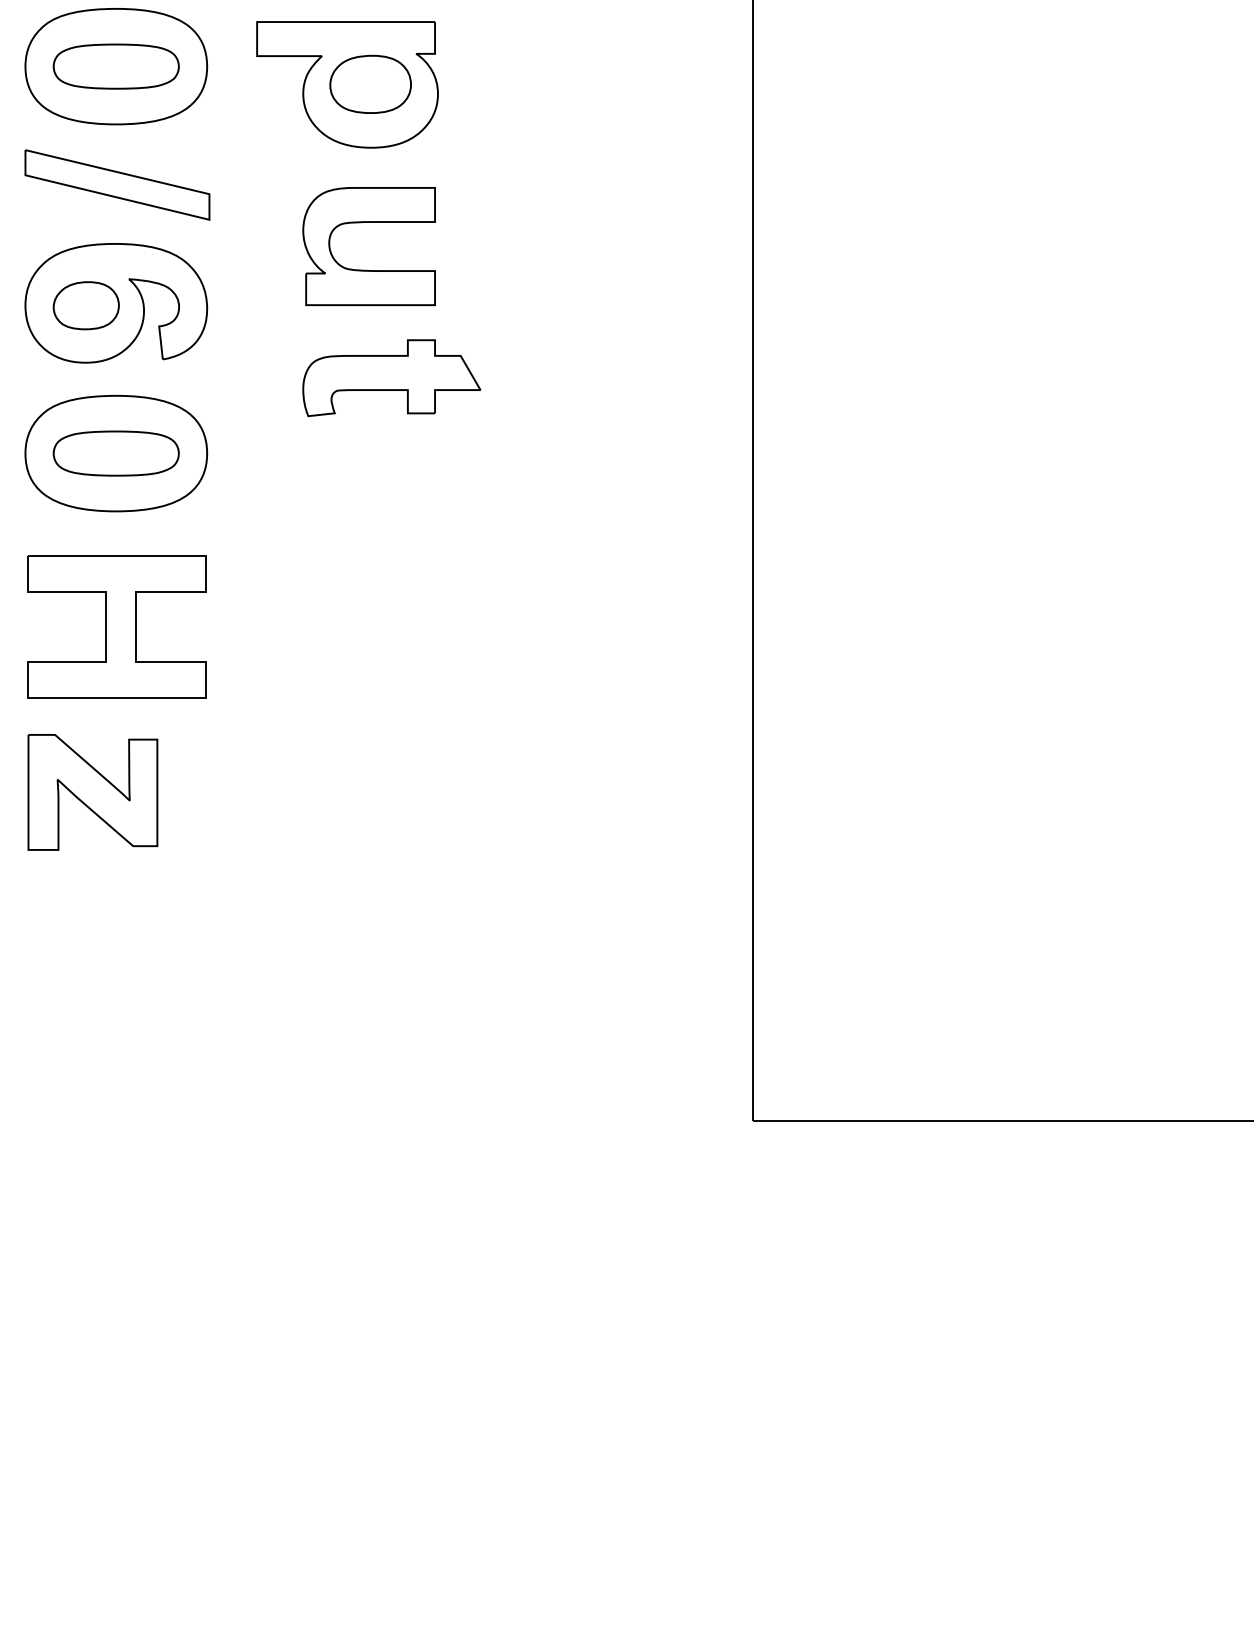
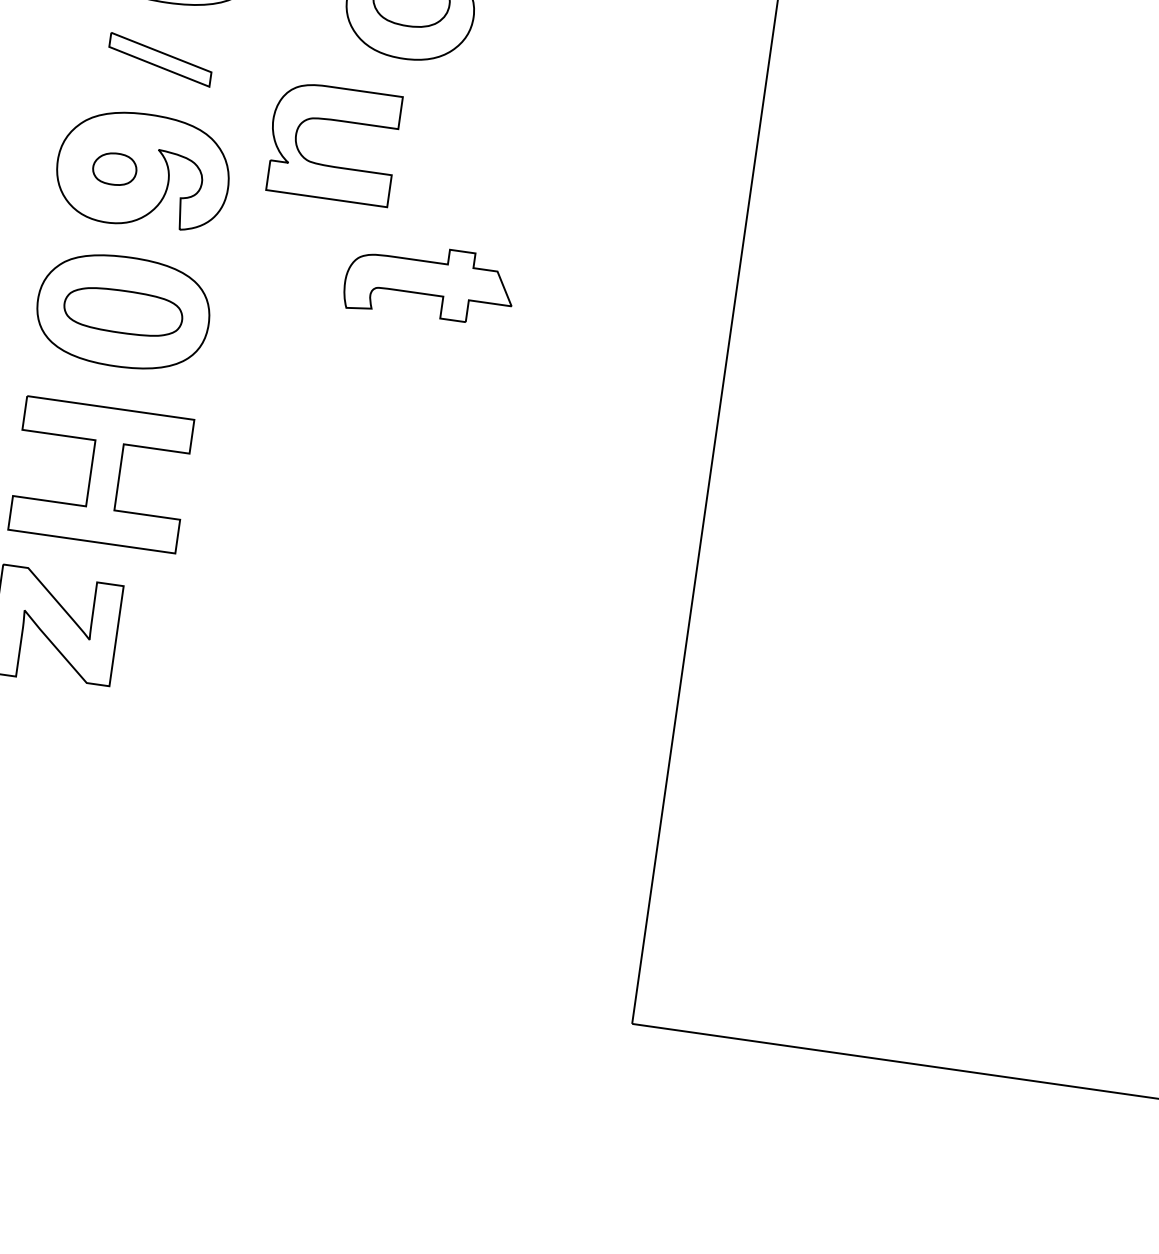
part: (117, 184) -> (160, 59), size x0.6
part: (366, 269) -> (327, 164), moved
part: (85, 305) -> (114, 168), size x0.7
part: (391, 378) -> (429, 283), moved

